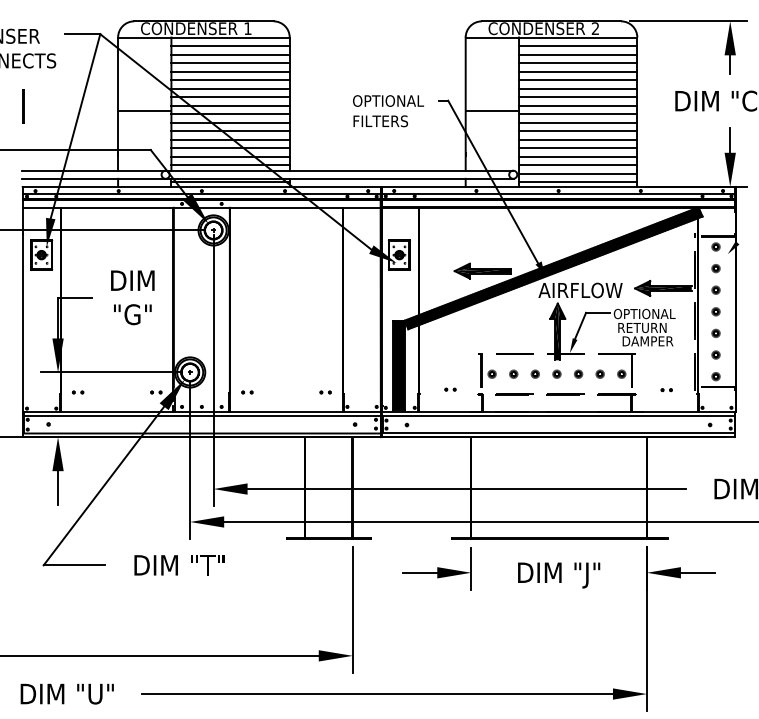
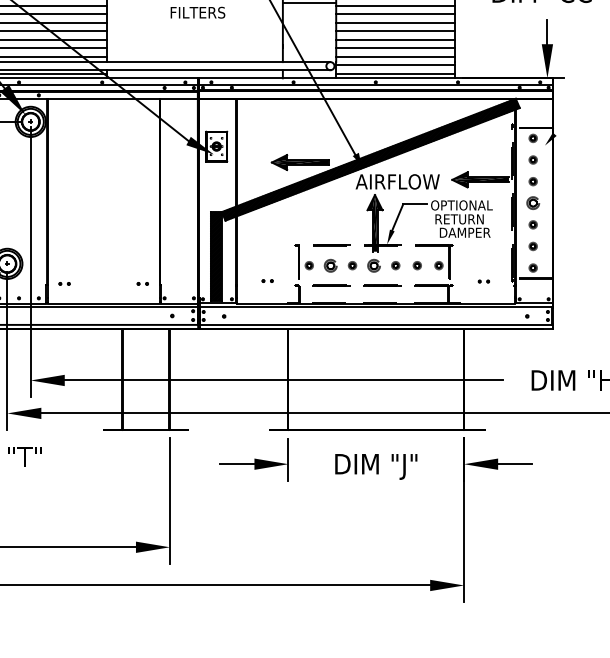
part: (715, 311) -> (532, 202), size x1.6
part: (513, 373) -> (330, 264), size x1.6
part: (556, 373) -> (373, 264), size x1.6

